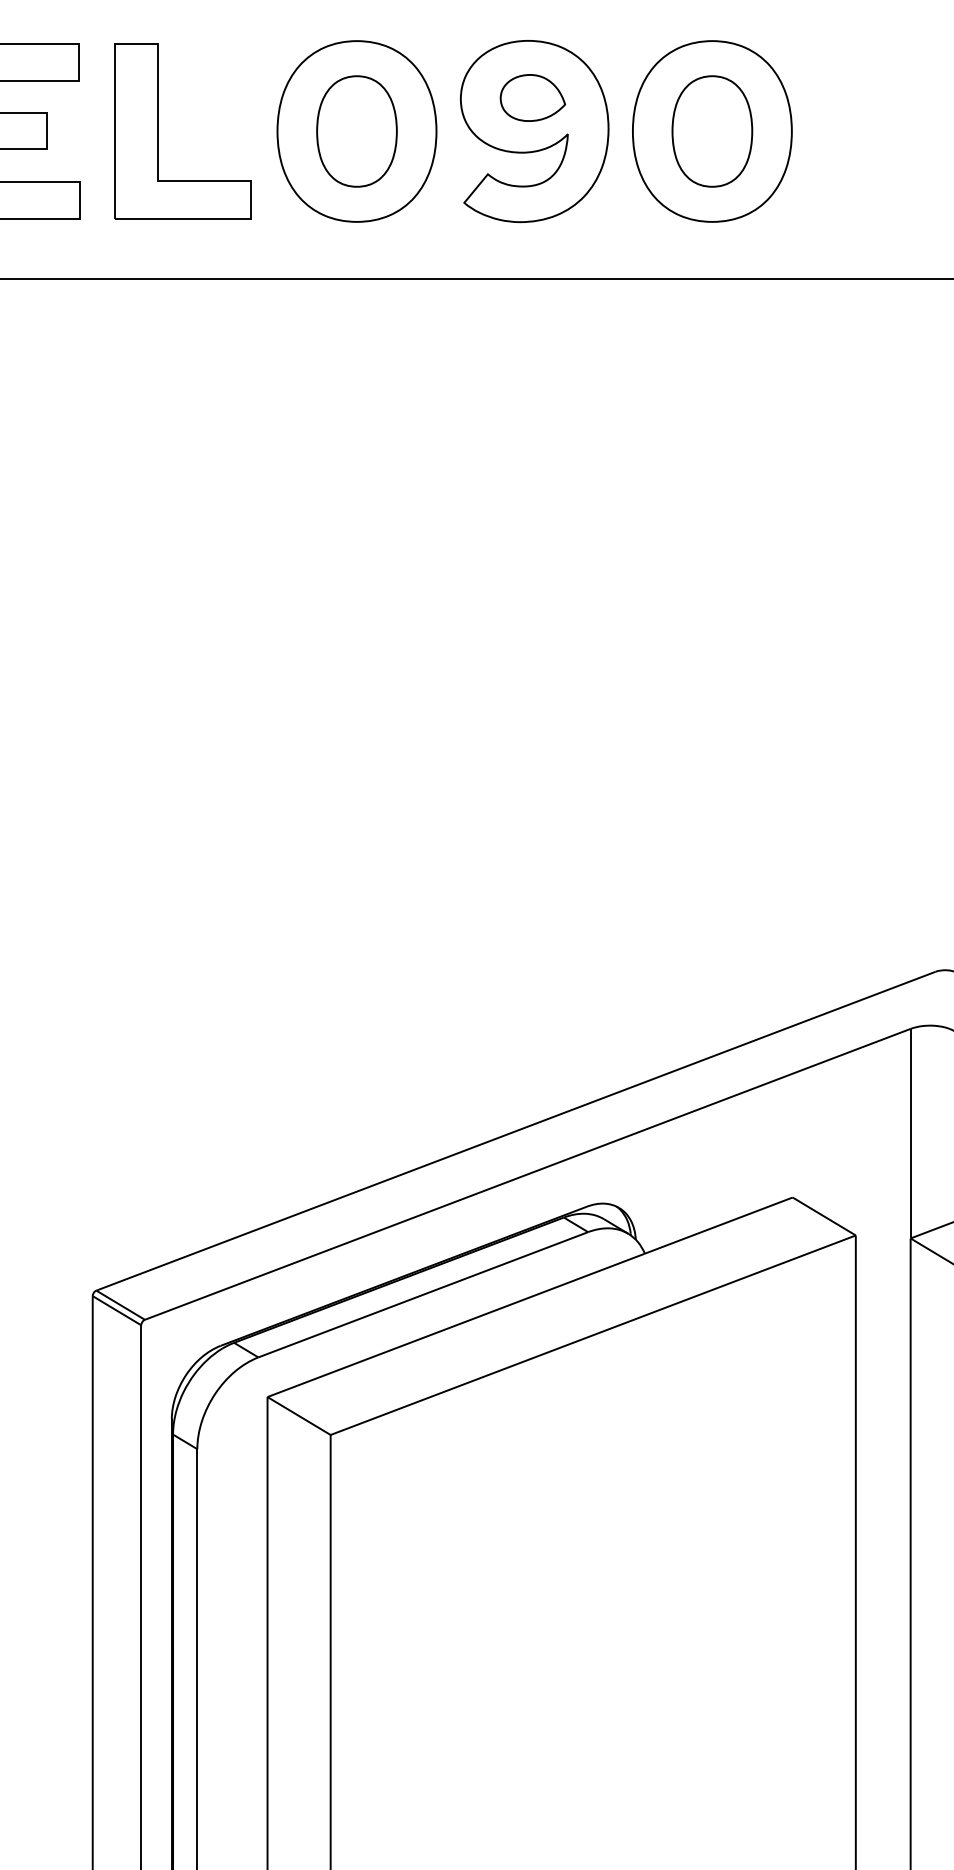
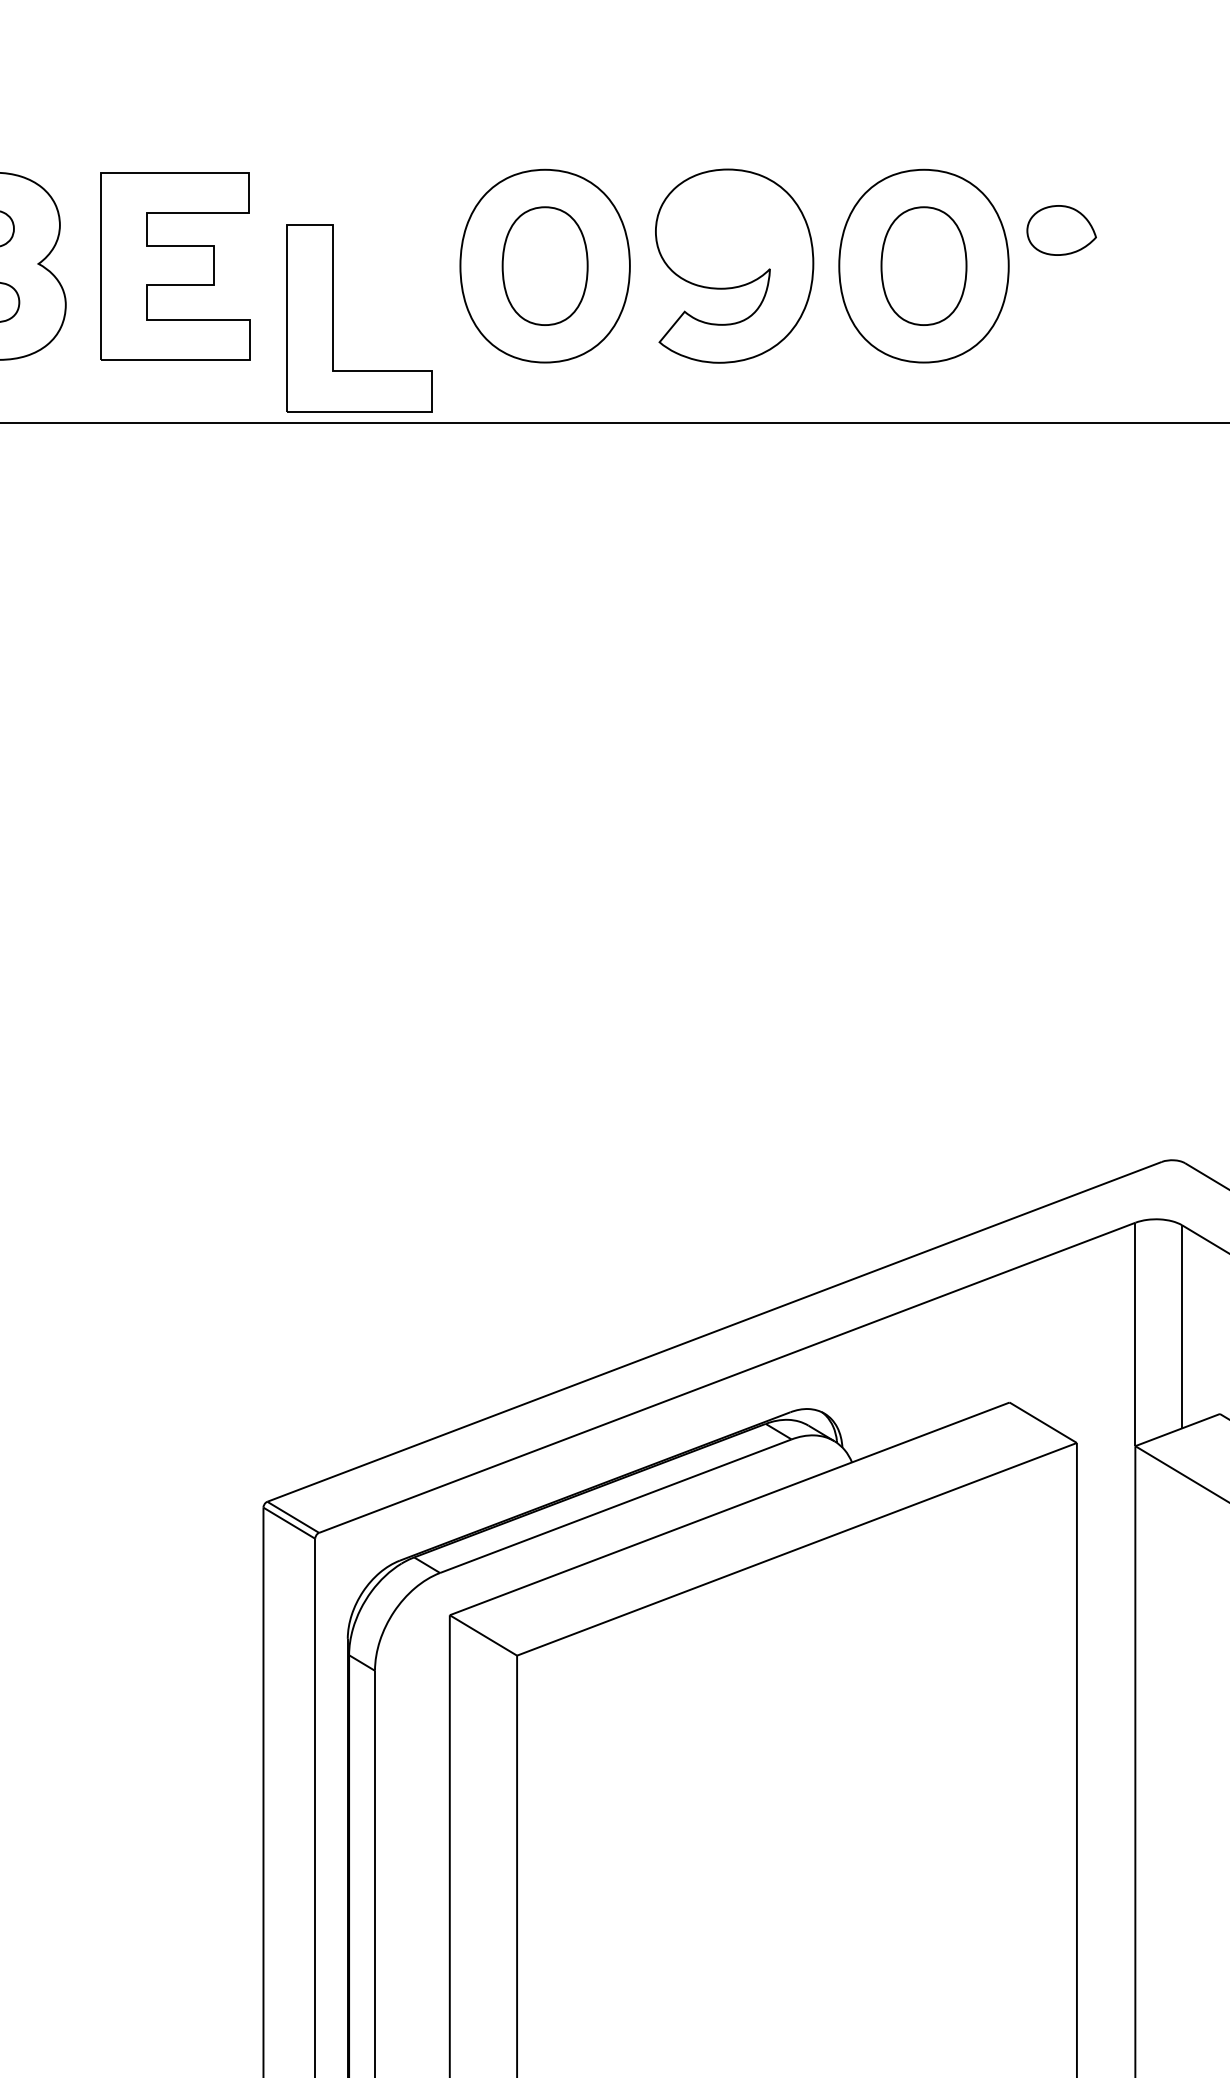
part: (532, 98) -> (1061, 230), moved
part: (158, 131) -> (333, 318), moved

